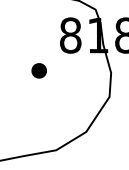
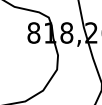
part: (38, 69) -> (14, 53), removed

